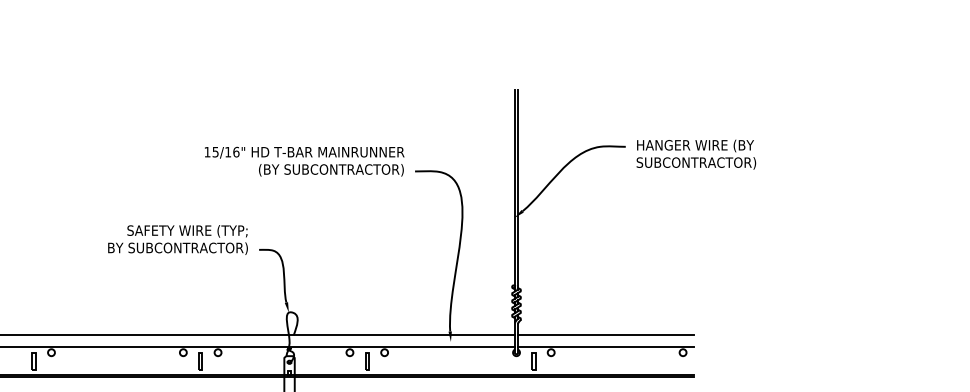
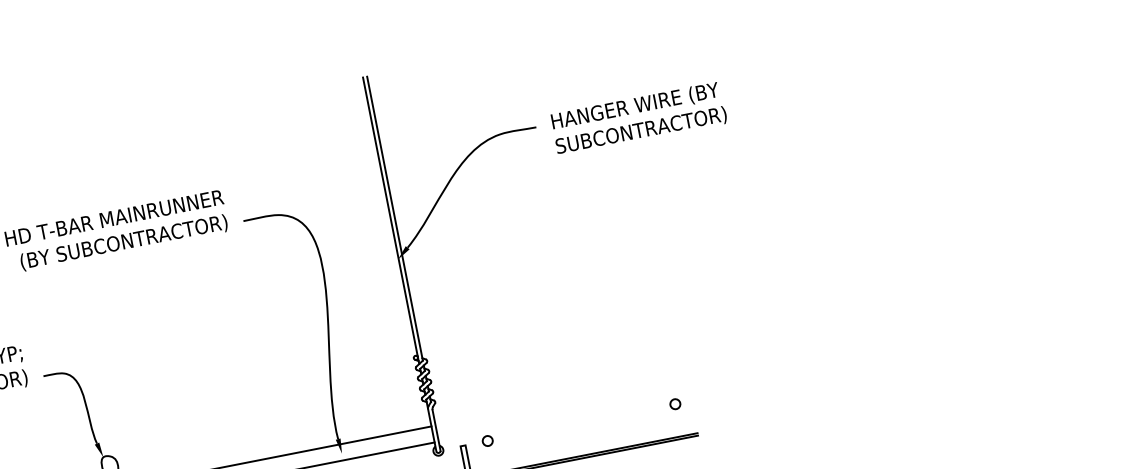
line: (605, 335) -> (560, 401), removed
line: (605, 346) -> (563, 417), removed

